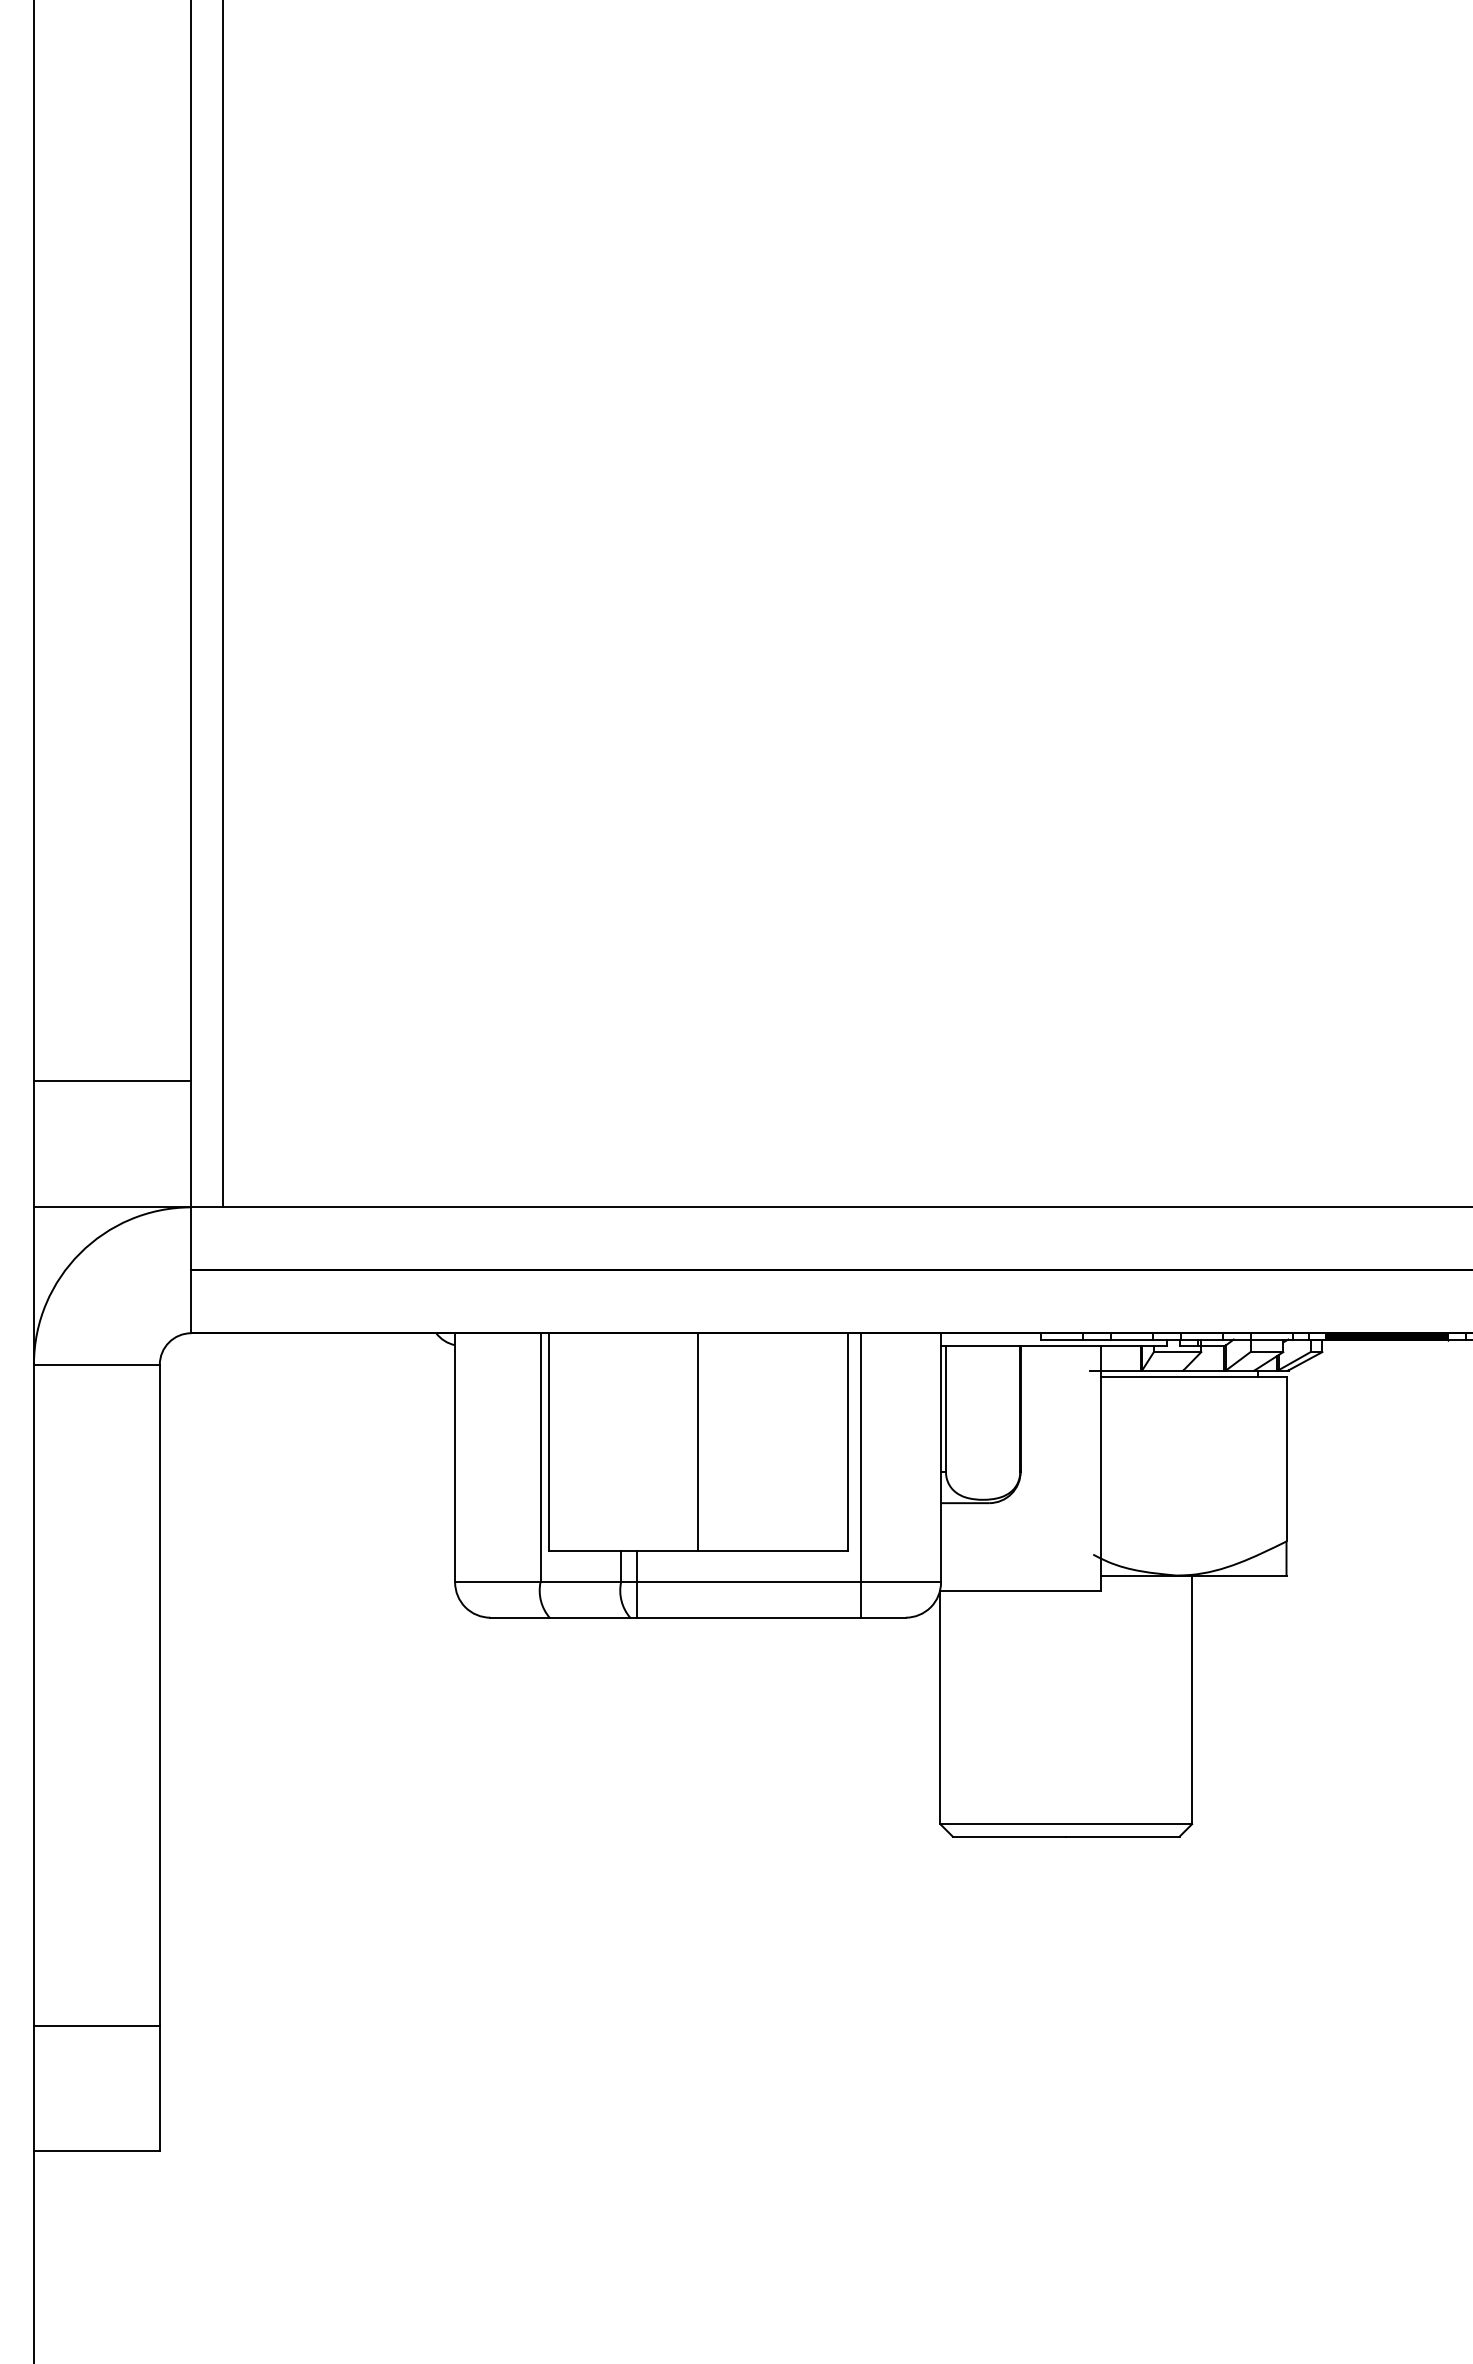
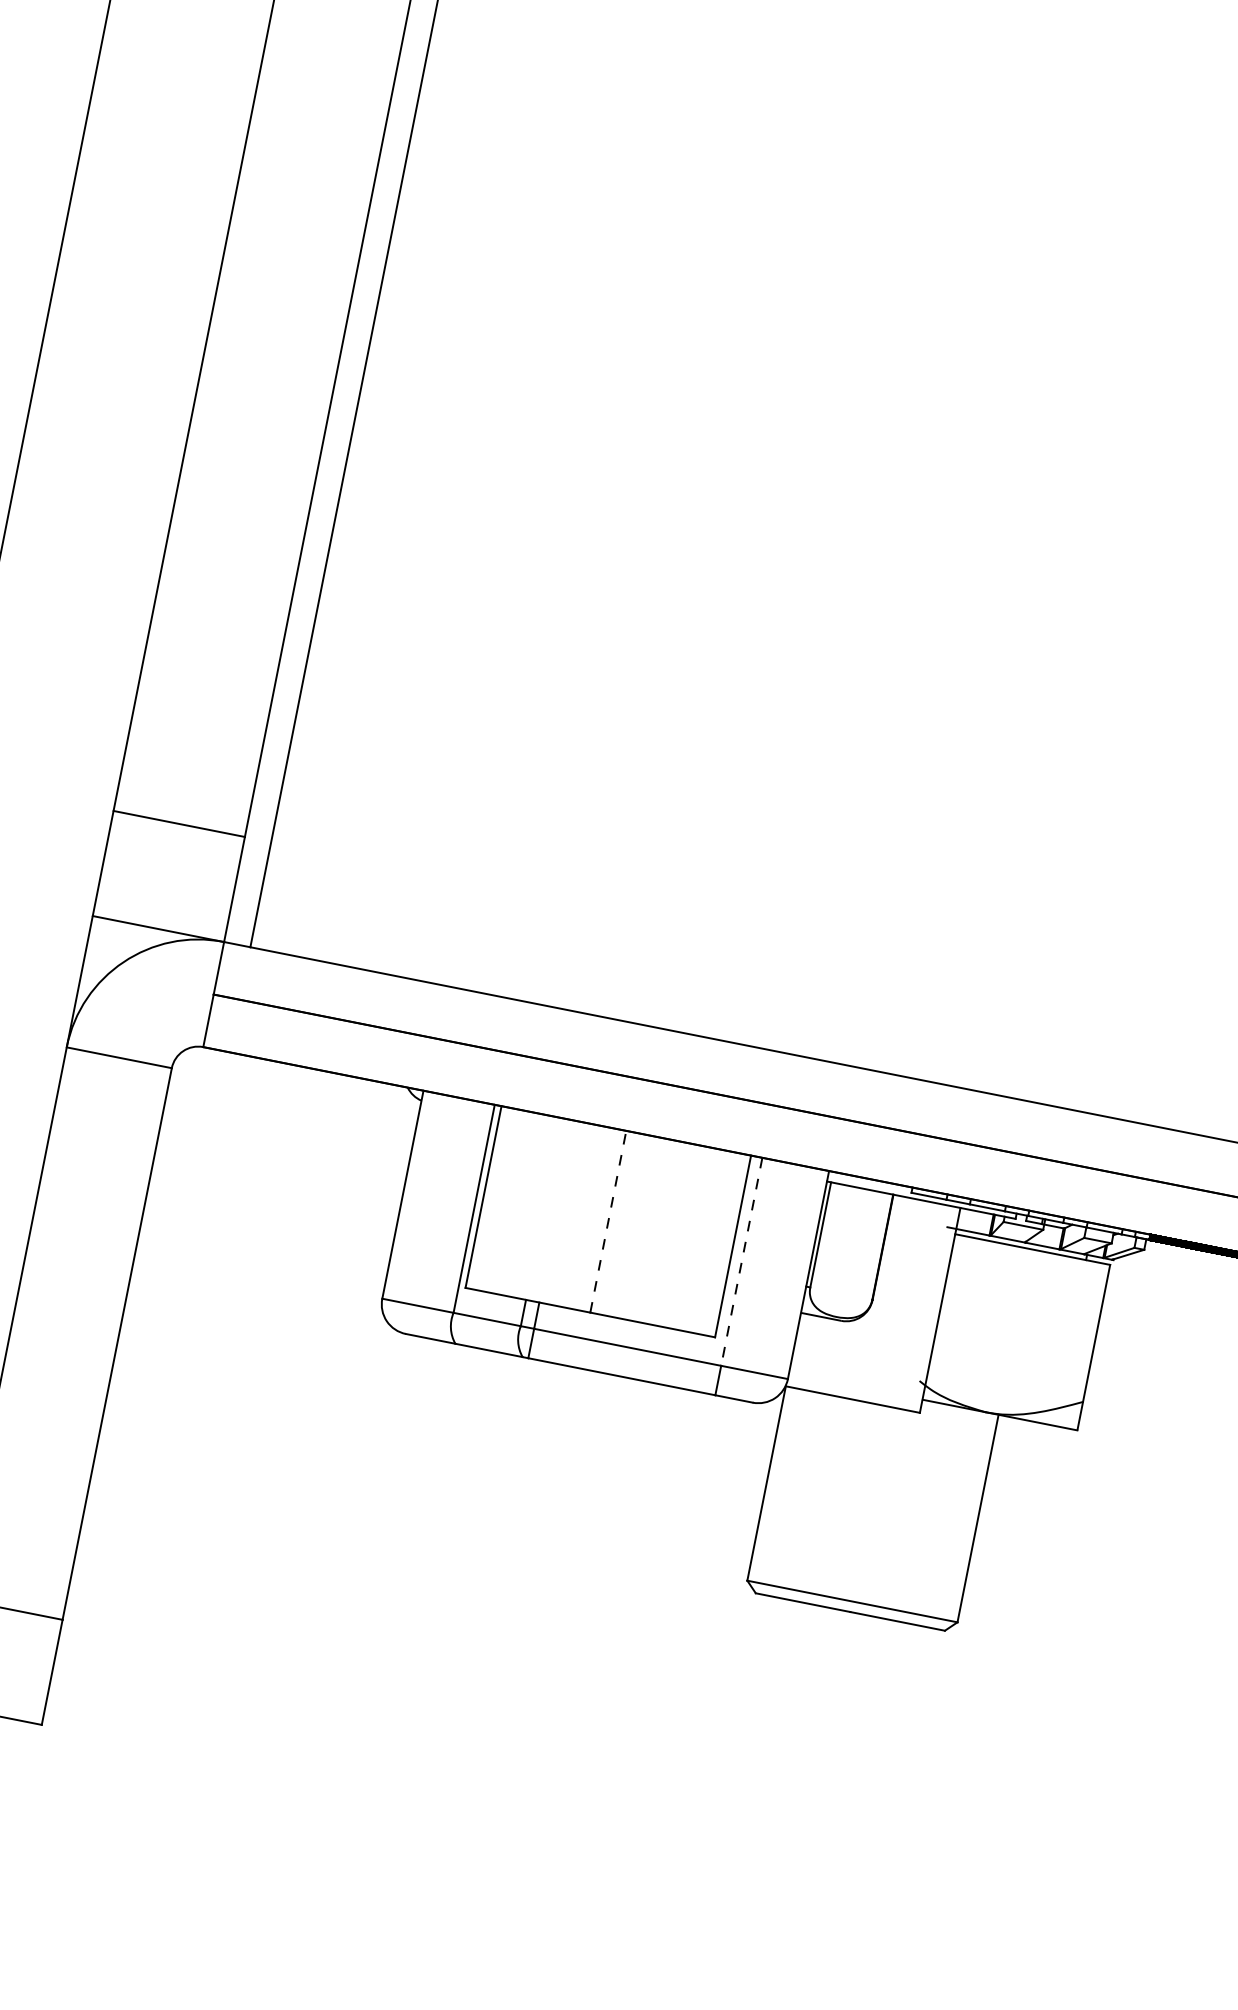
line: (698, 1442) -> (608, 1222), solid -> dashed
line: (861, 1457) -> (742, 1261), solid -> dashed

